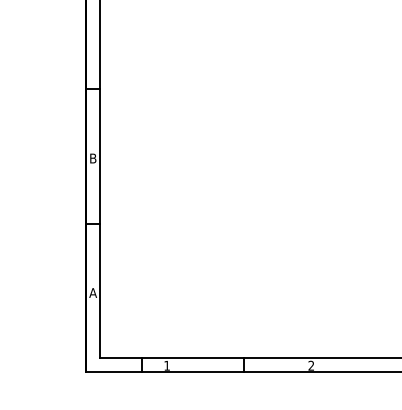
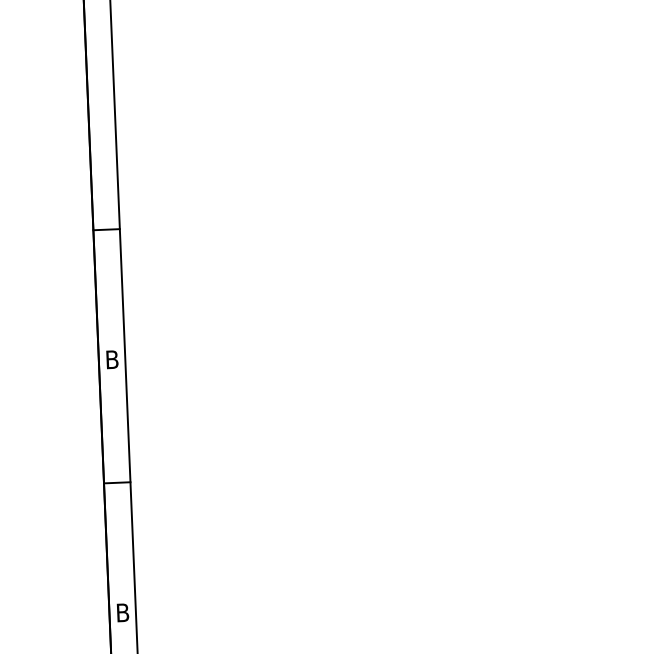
text: (92, 292) -> (121, 611), A -> B

